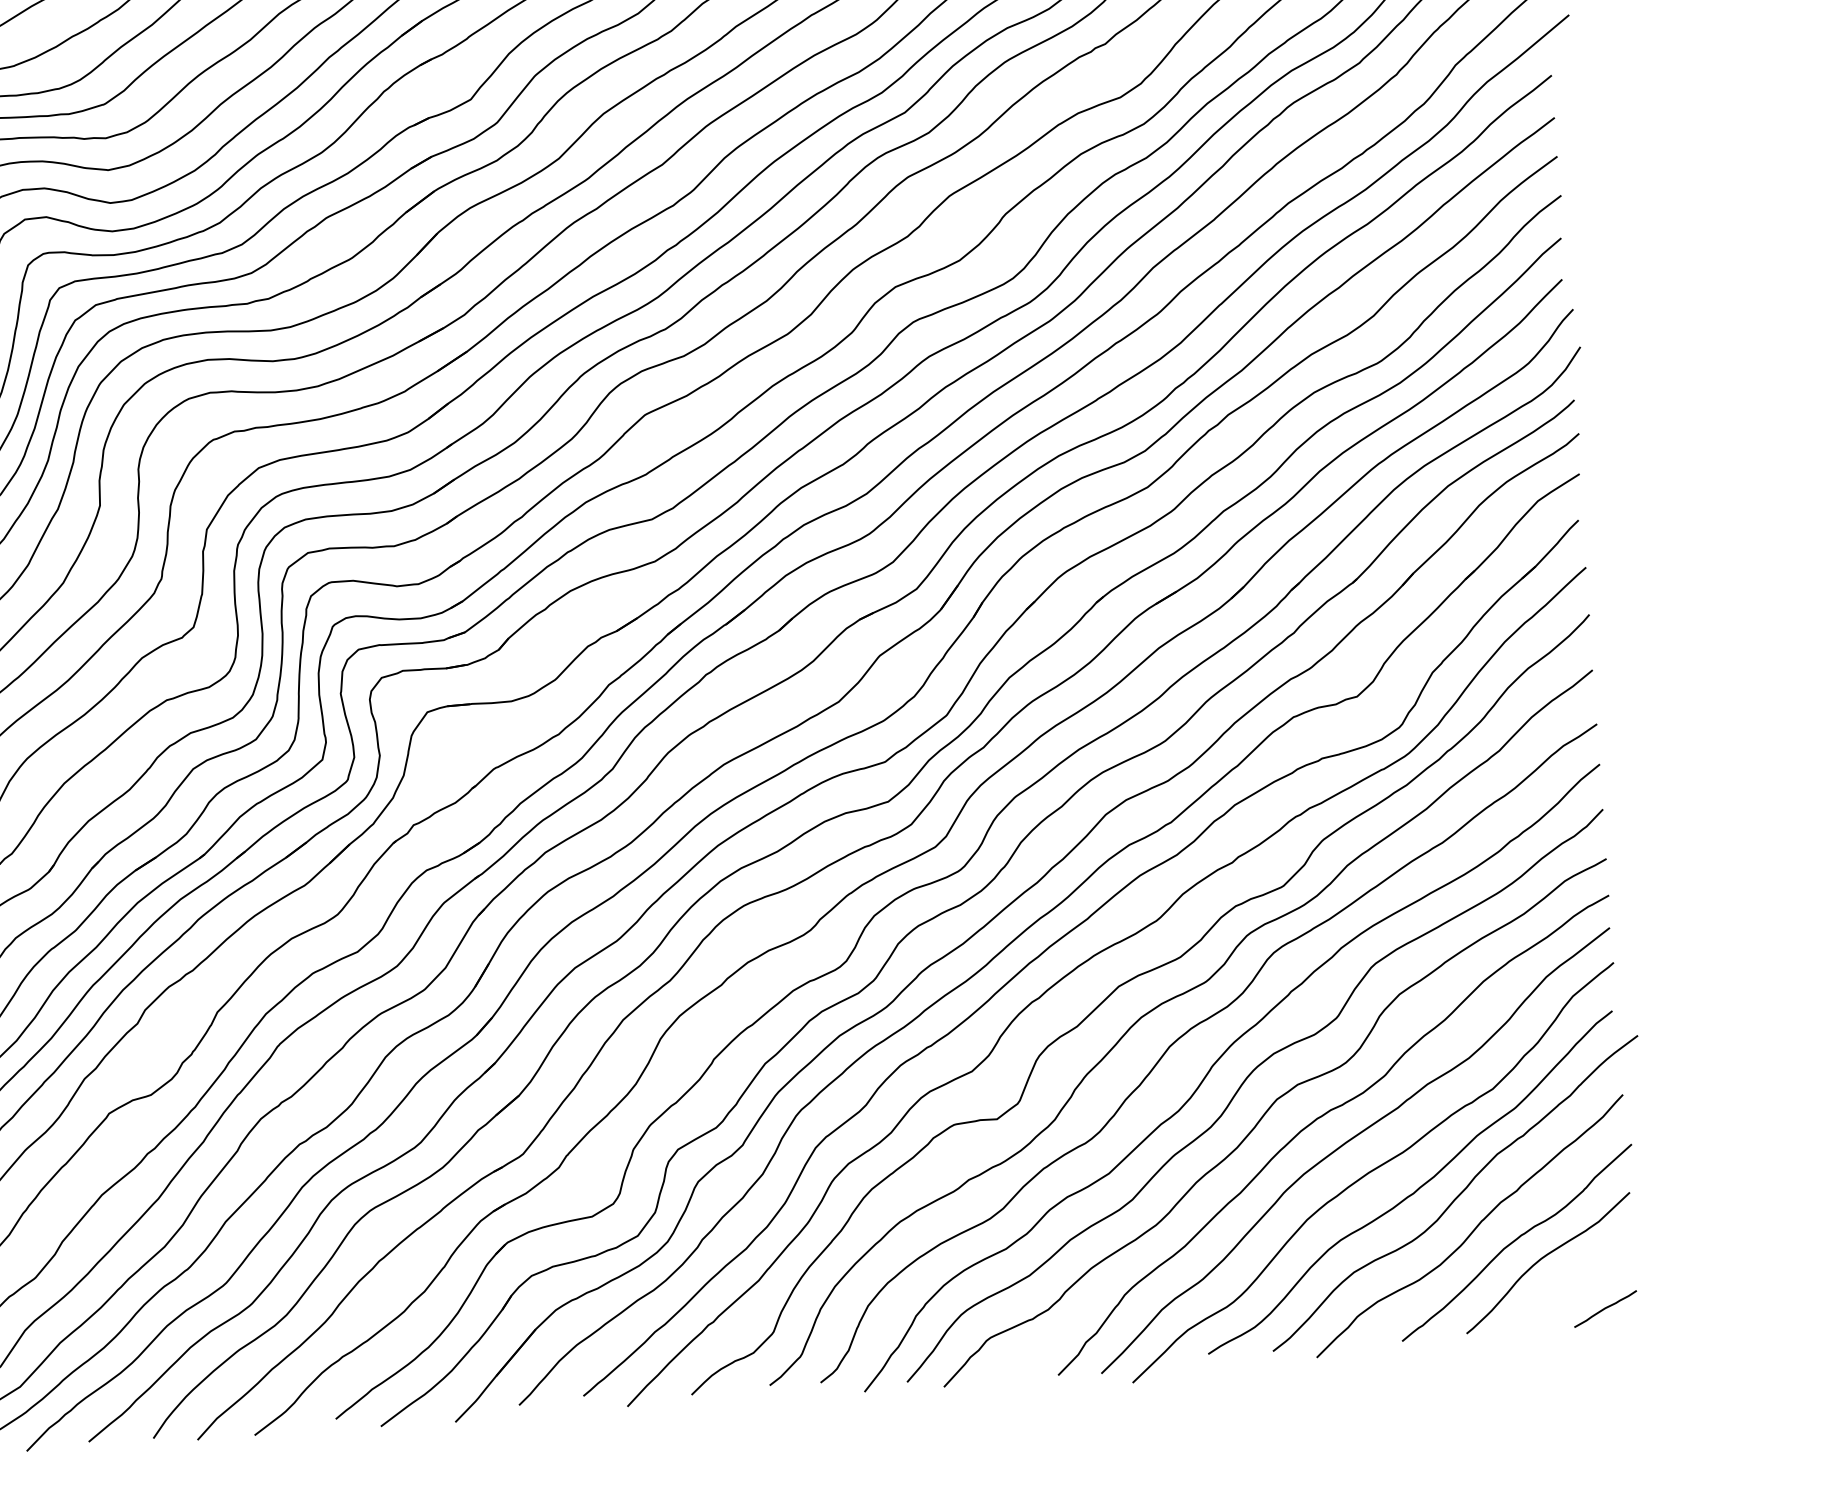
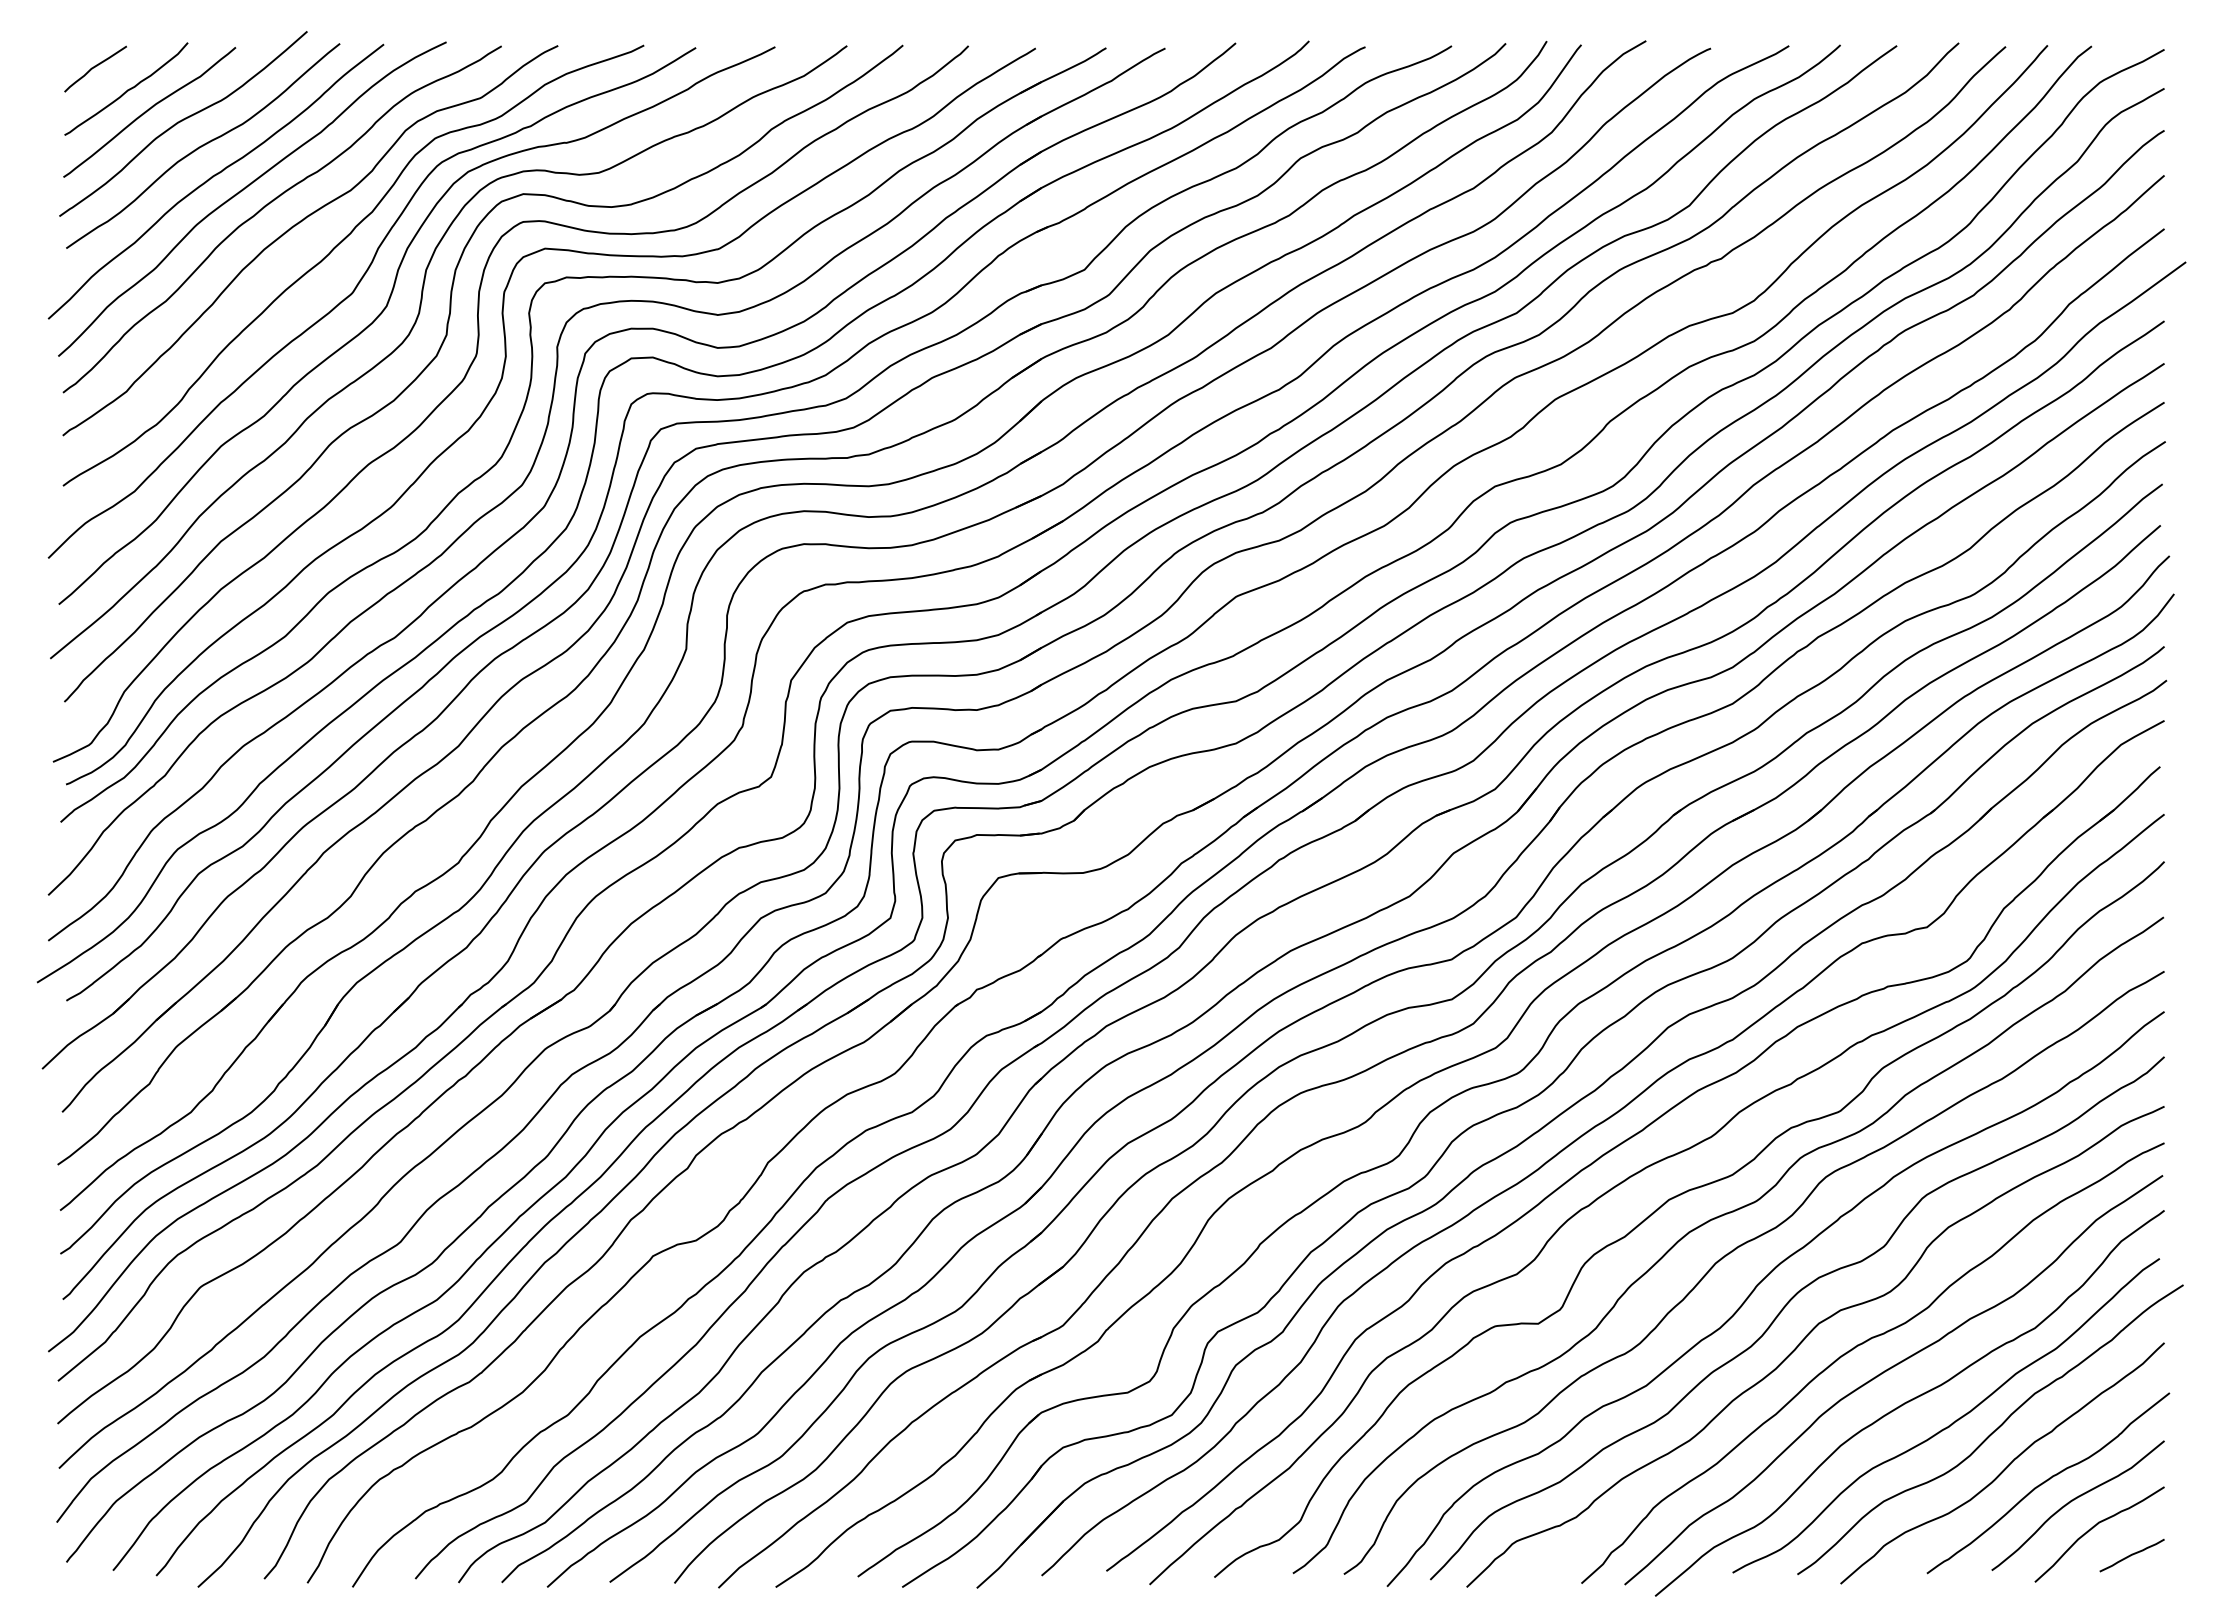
curve: (1565, 1284) -> (2093, 1528), added

